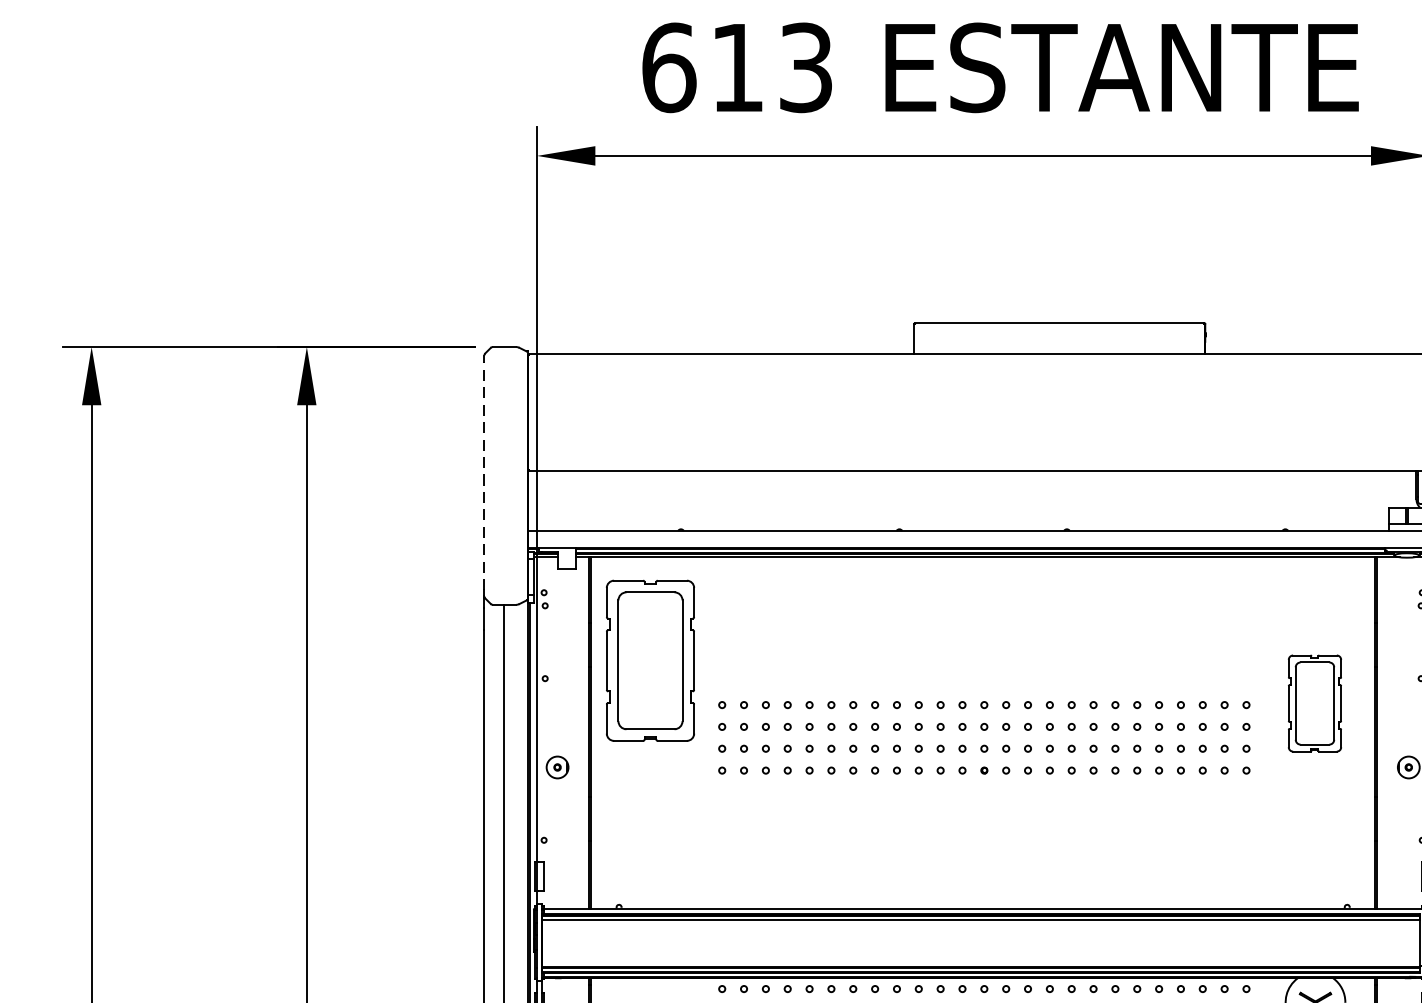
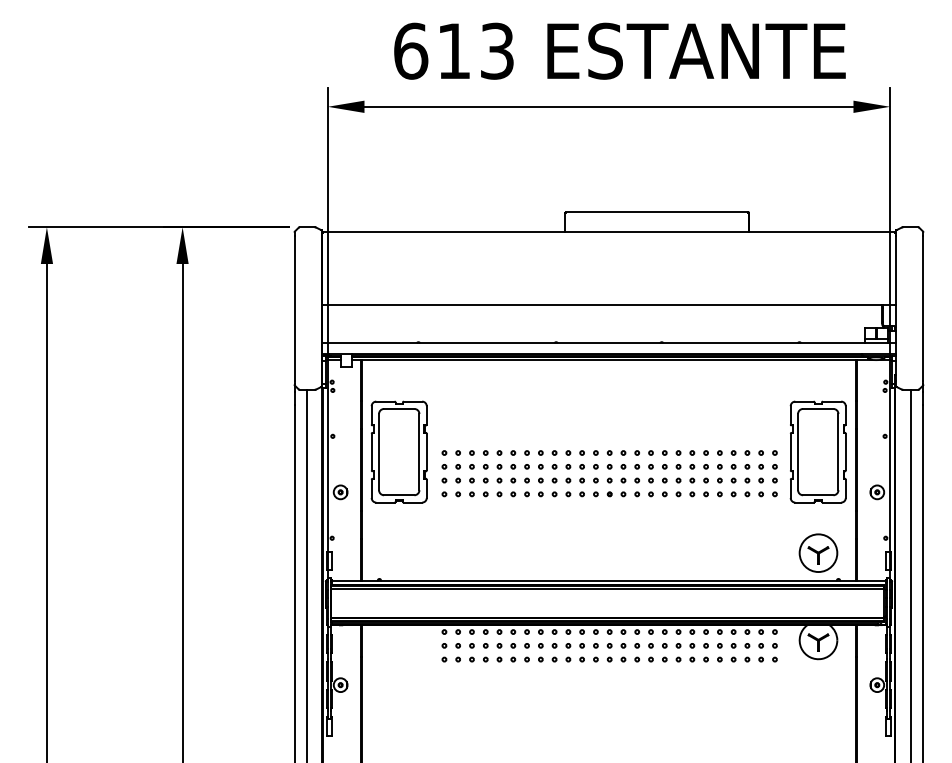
line: (484, 475) -> (294, 308), dashed -> solid
part: (649, 659) -> (398, 451), moved
part: (1313, 702) -> (817, 451), size x1.67
part: (1315, 862) -> (818, 552), added

